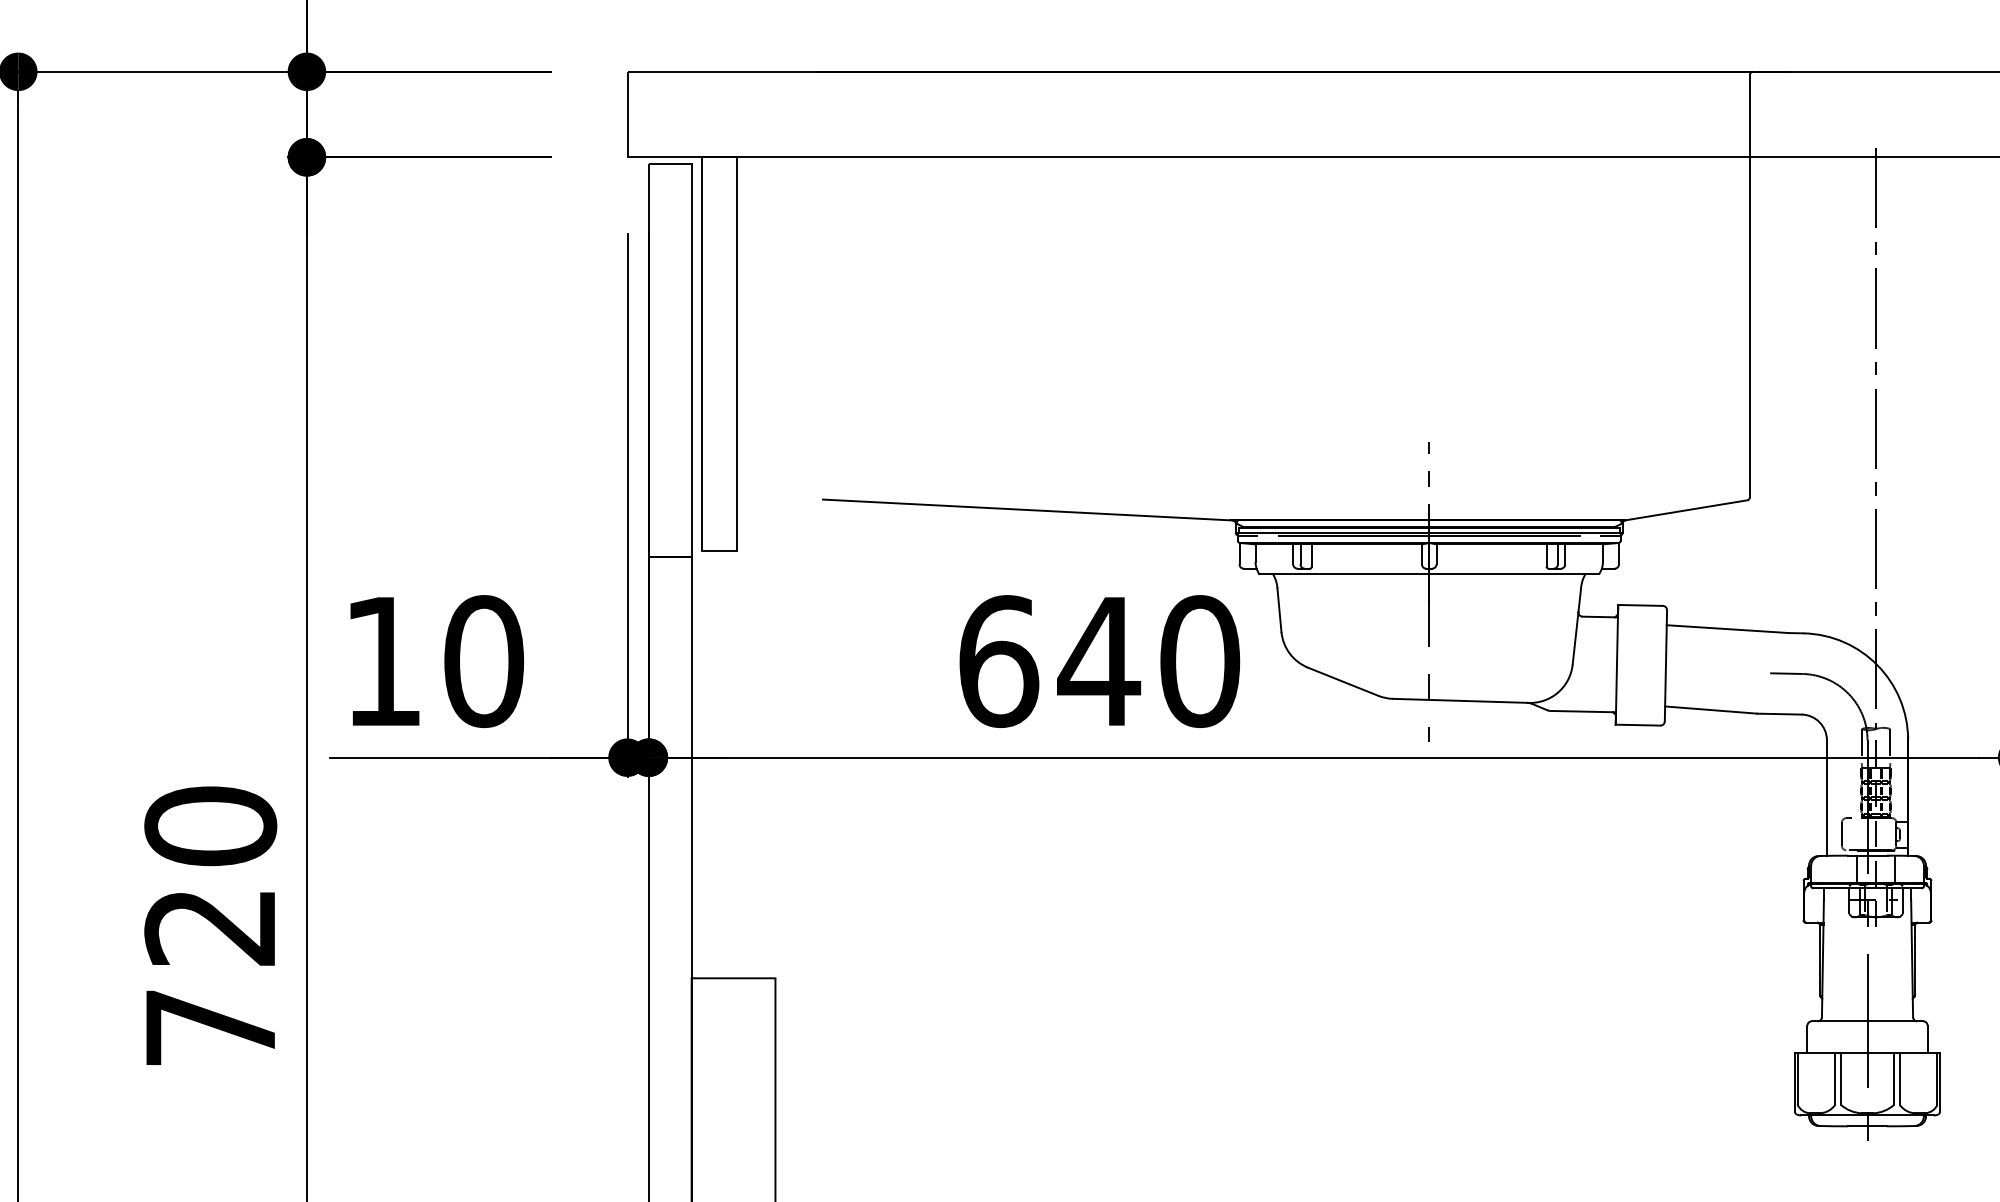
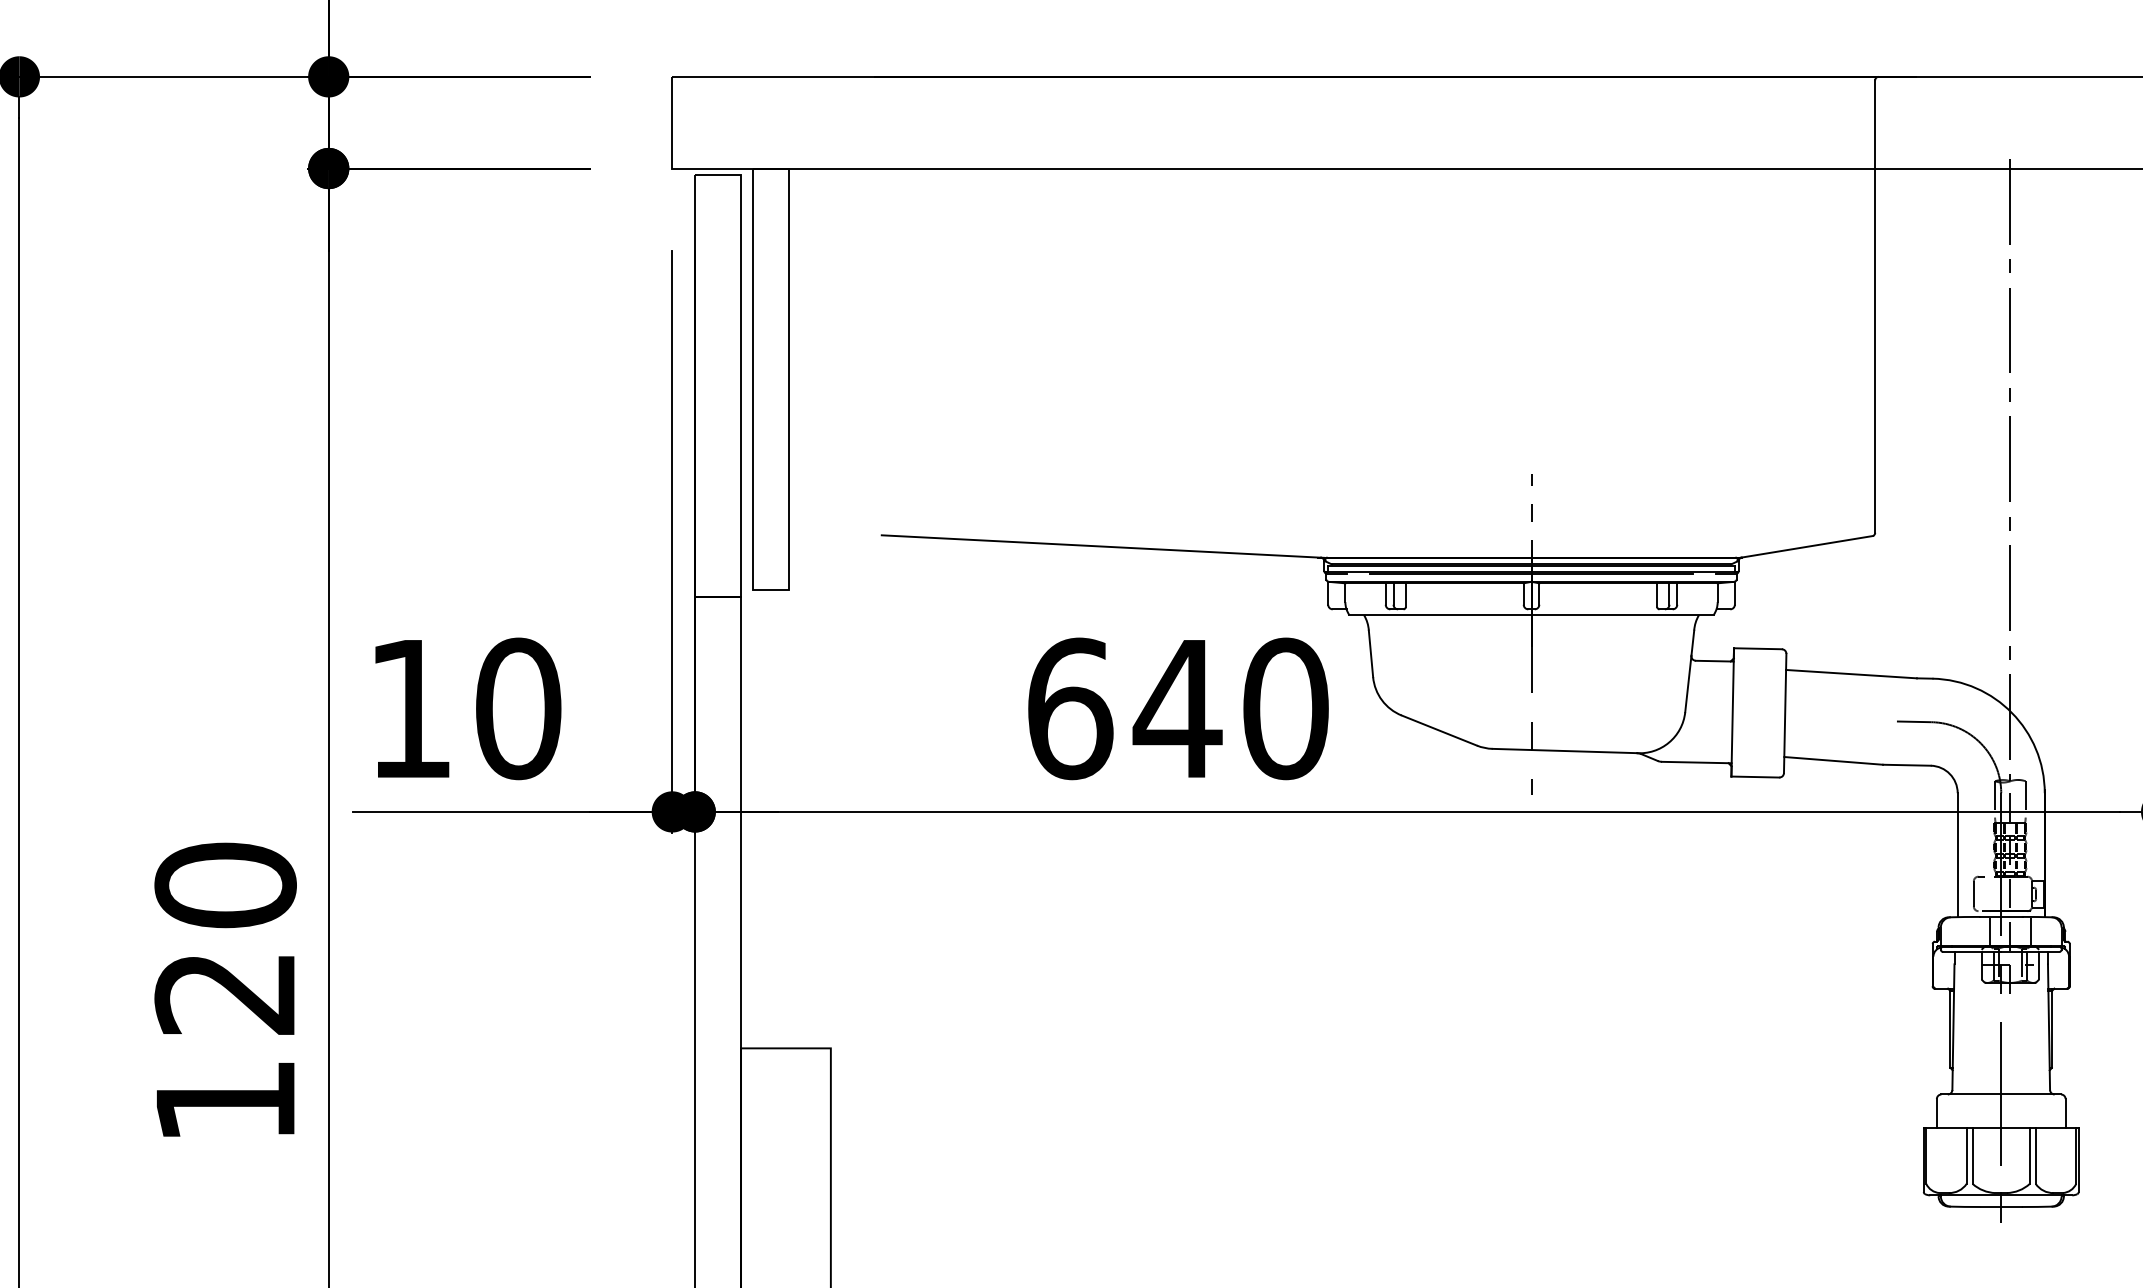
text: (210, 1027) -> (225, 1101), 720 -> 120

